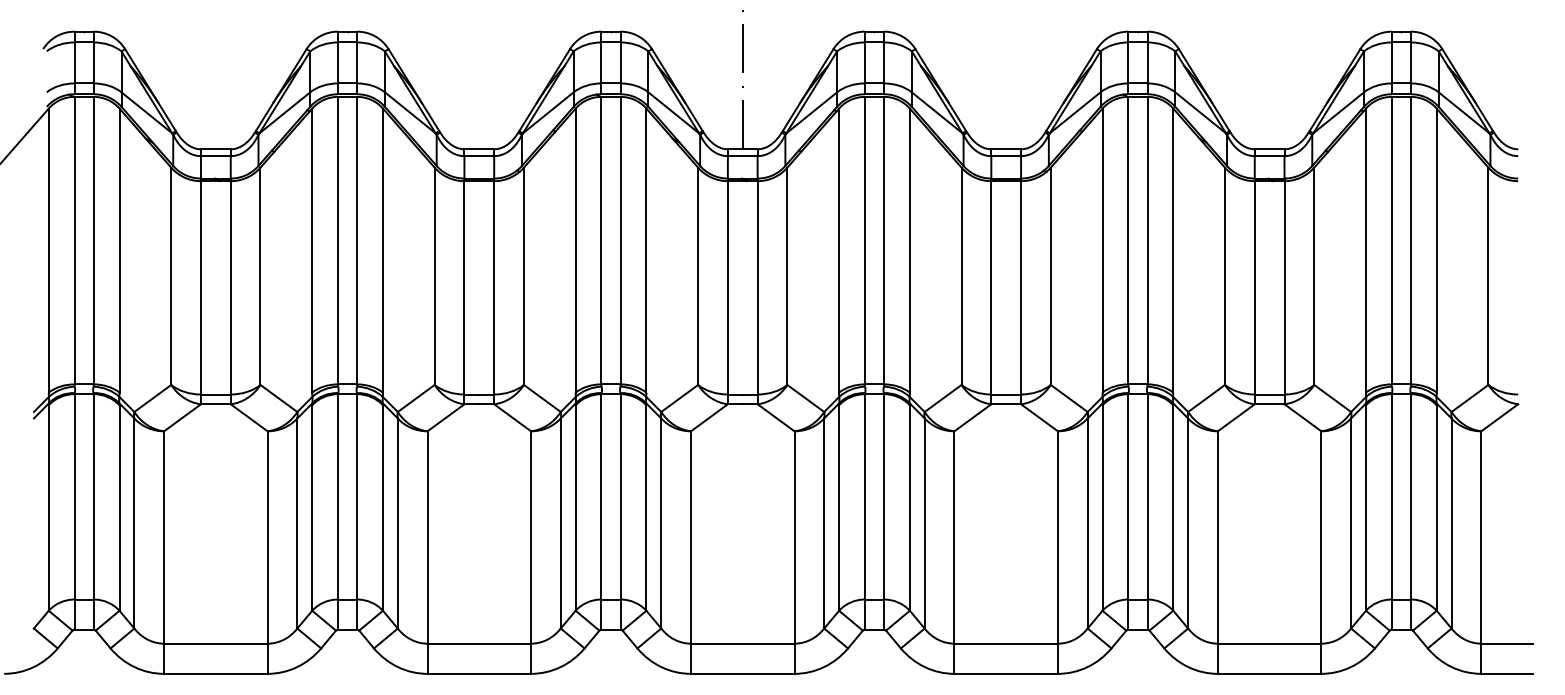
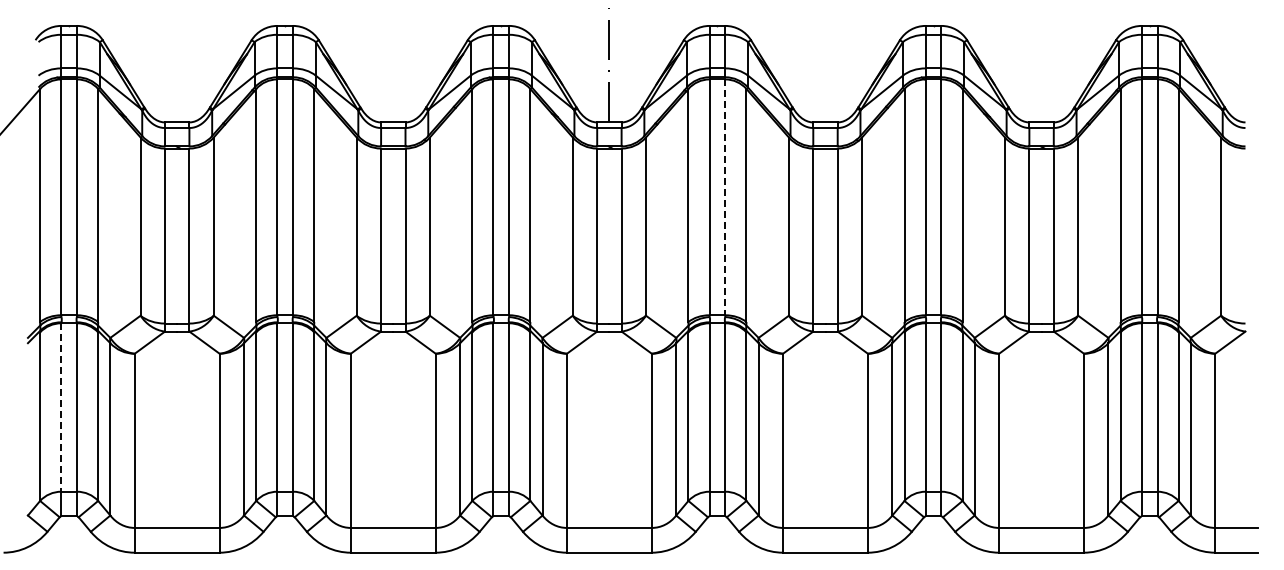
line: (884, 240) -> (725, 197), solid -> dashed
line: (74, 498) -> (61, 408), solid -> dashed

